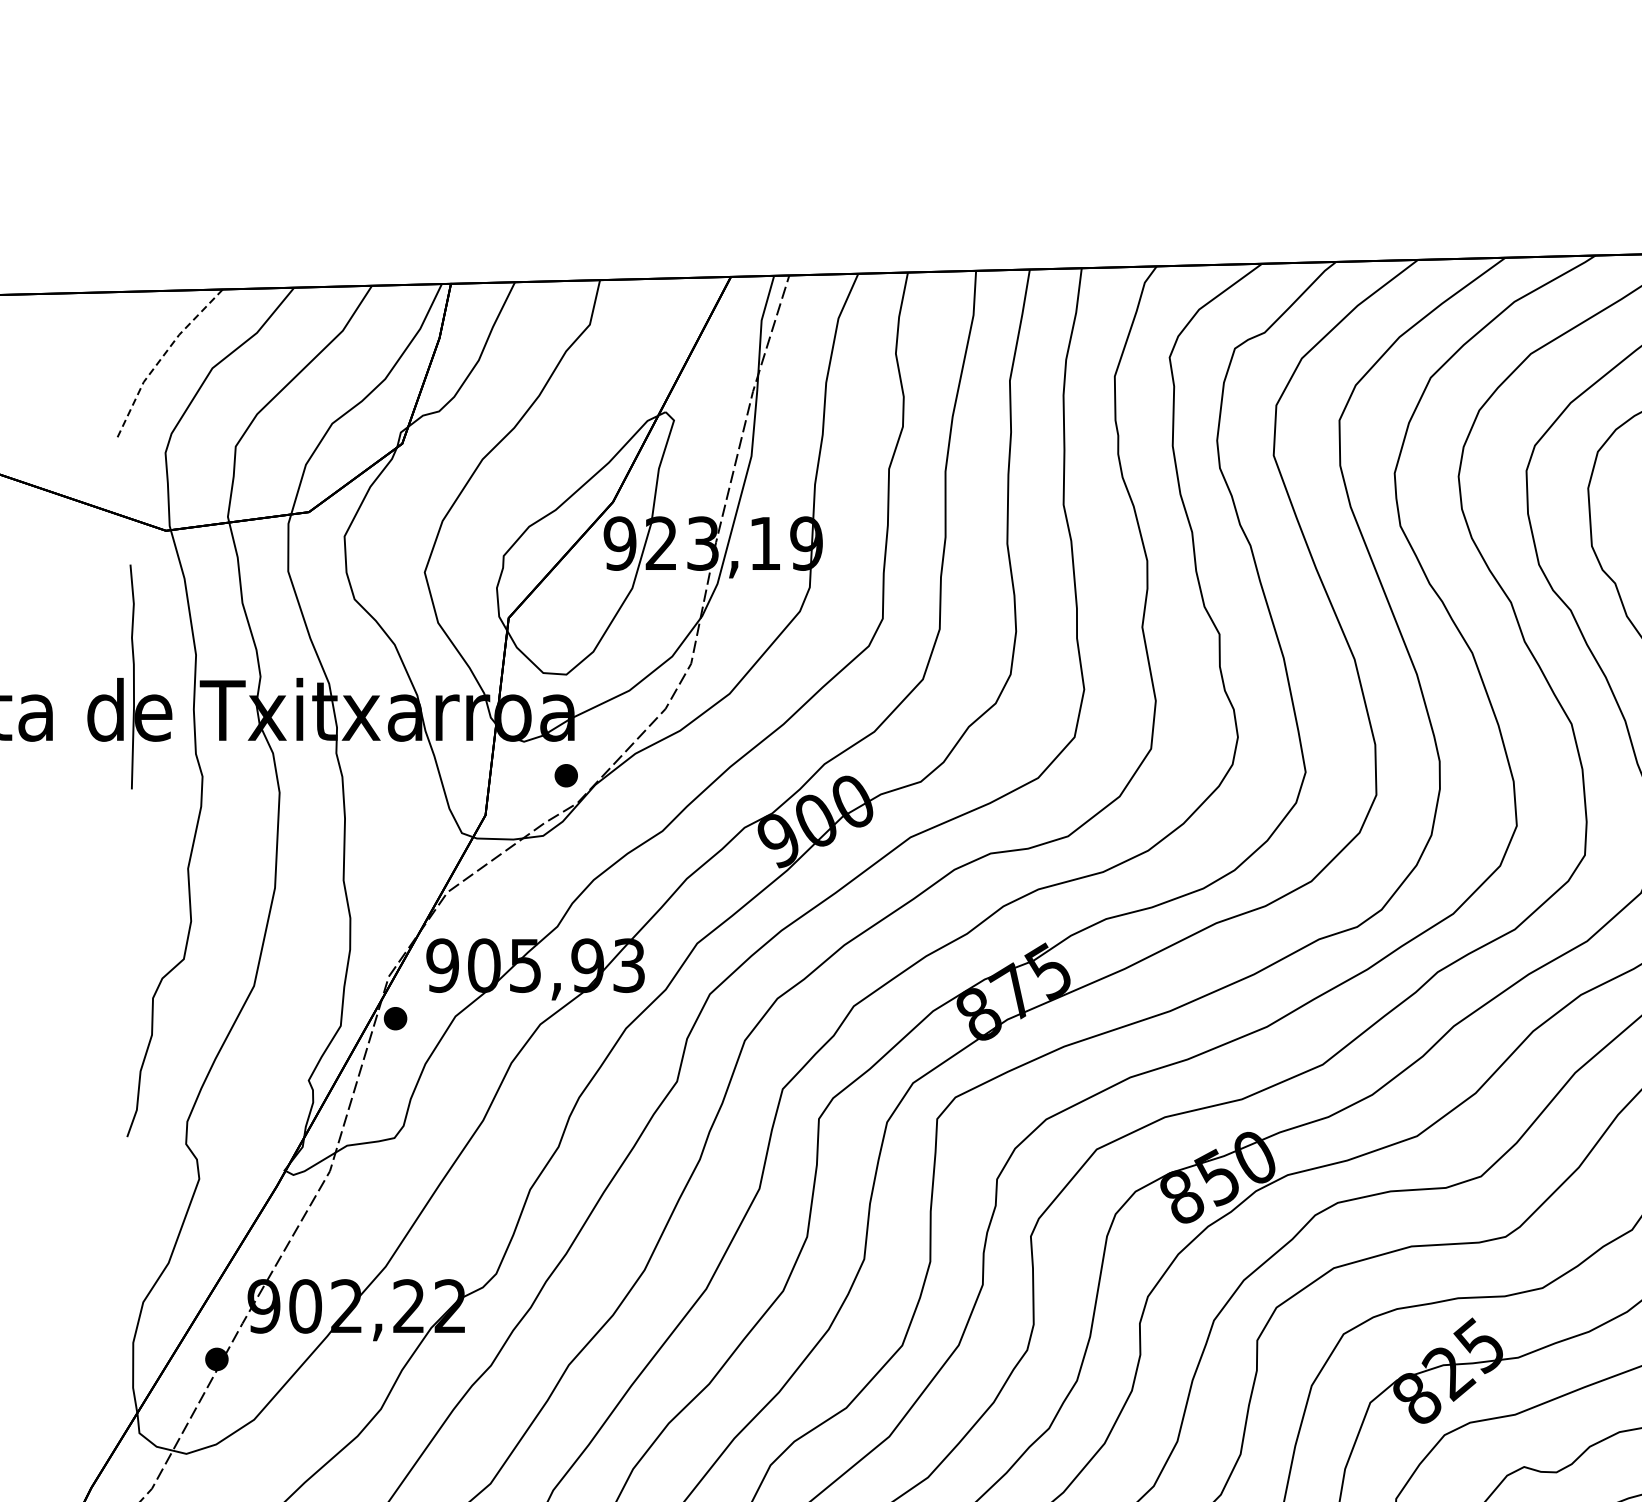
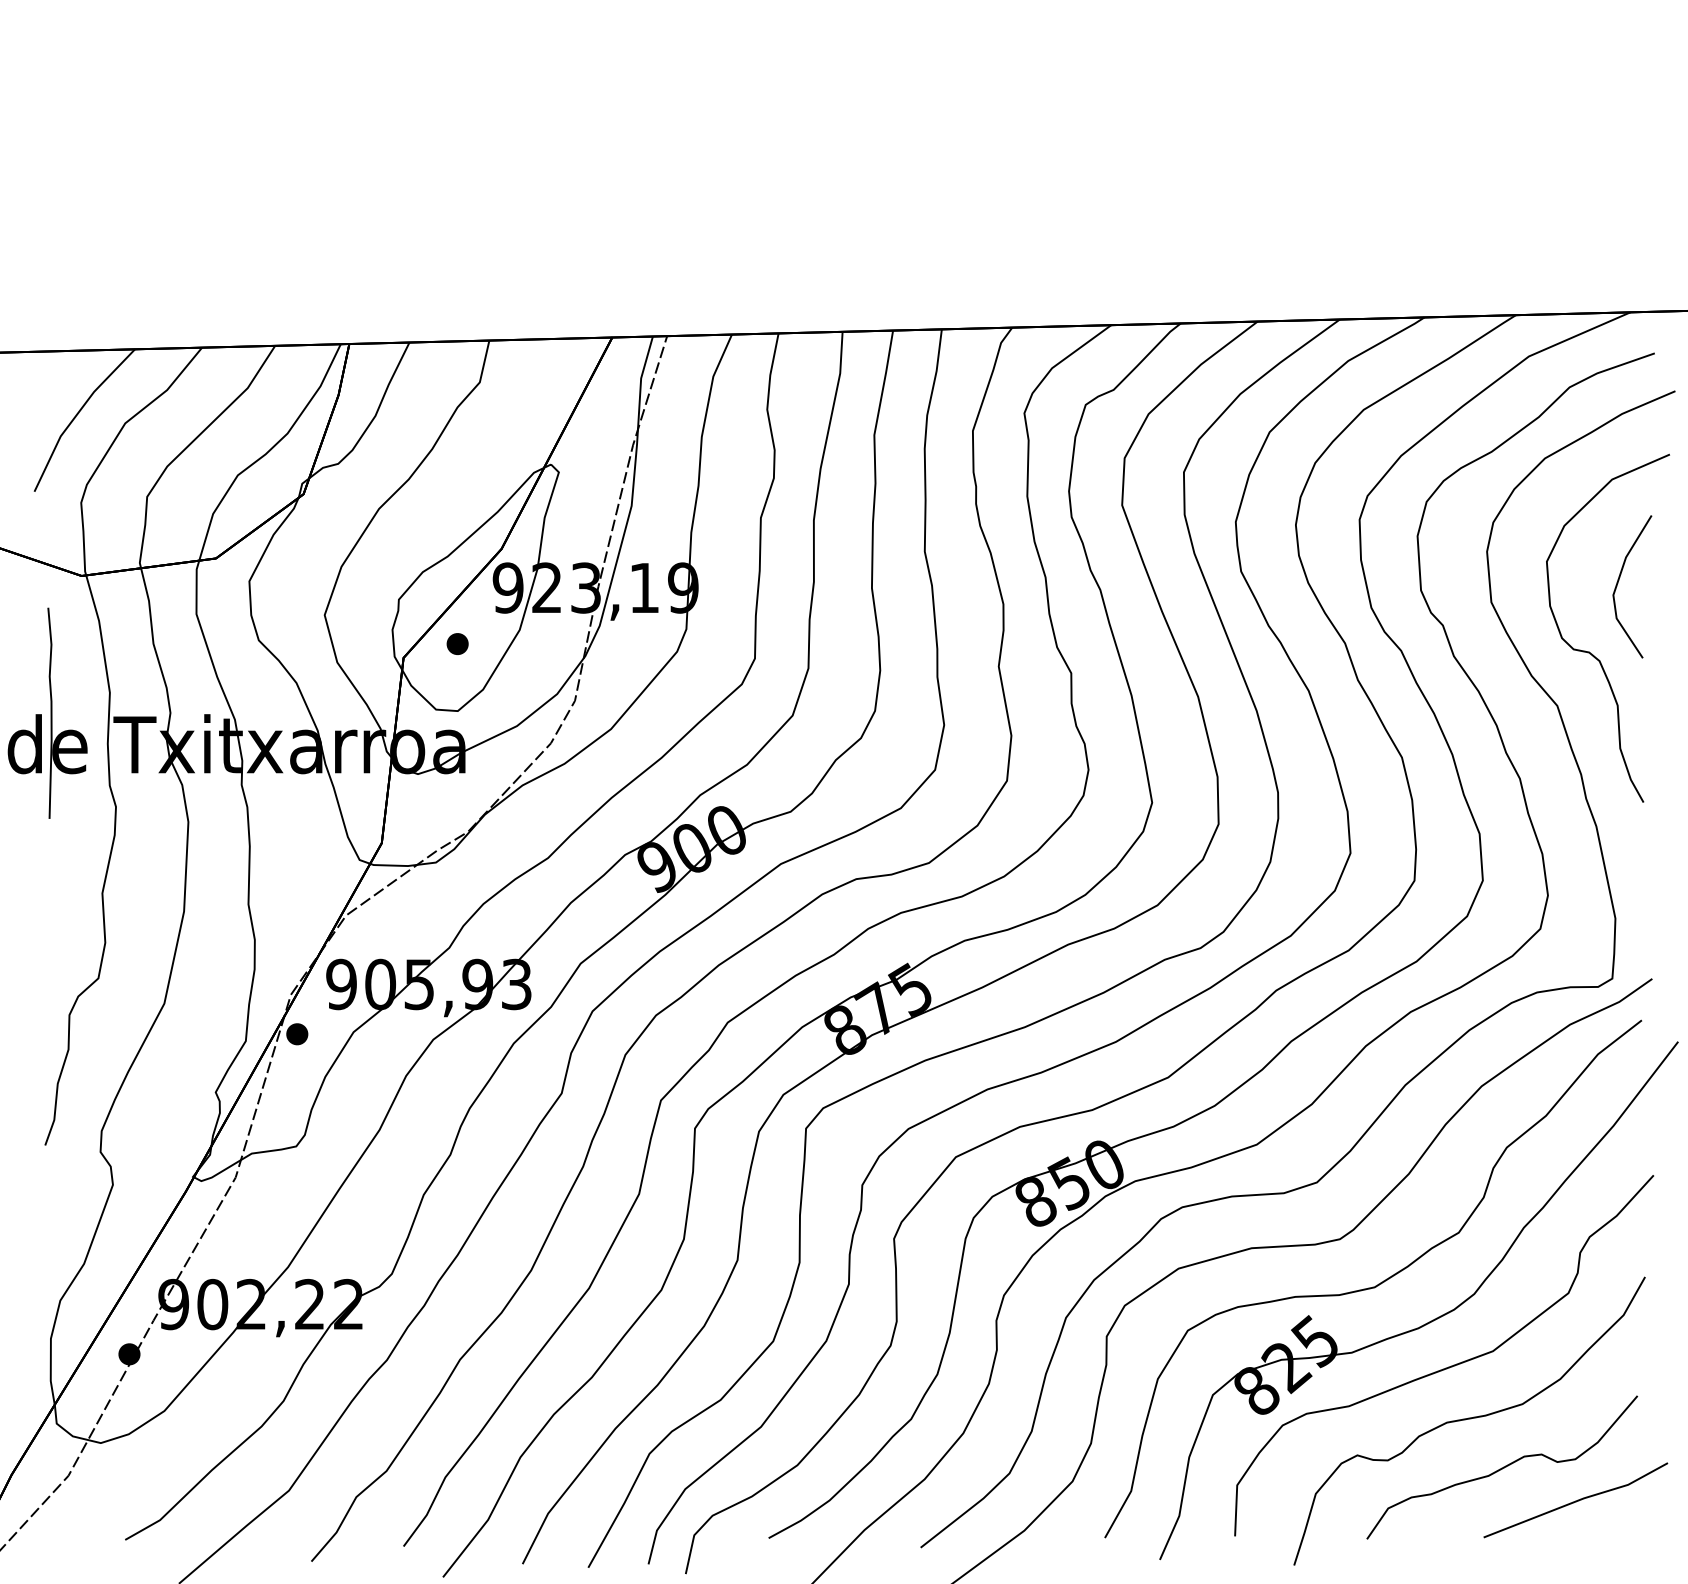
line: (160, 358) -> (76, 414), dashed -> solid
part: (566, 775) -> (457, 643), moved

